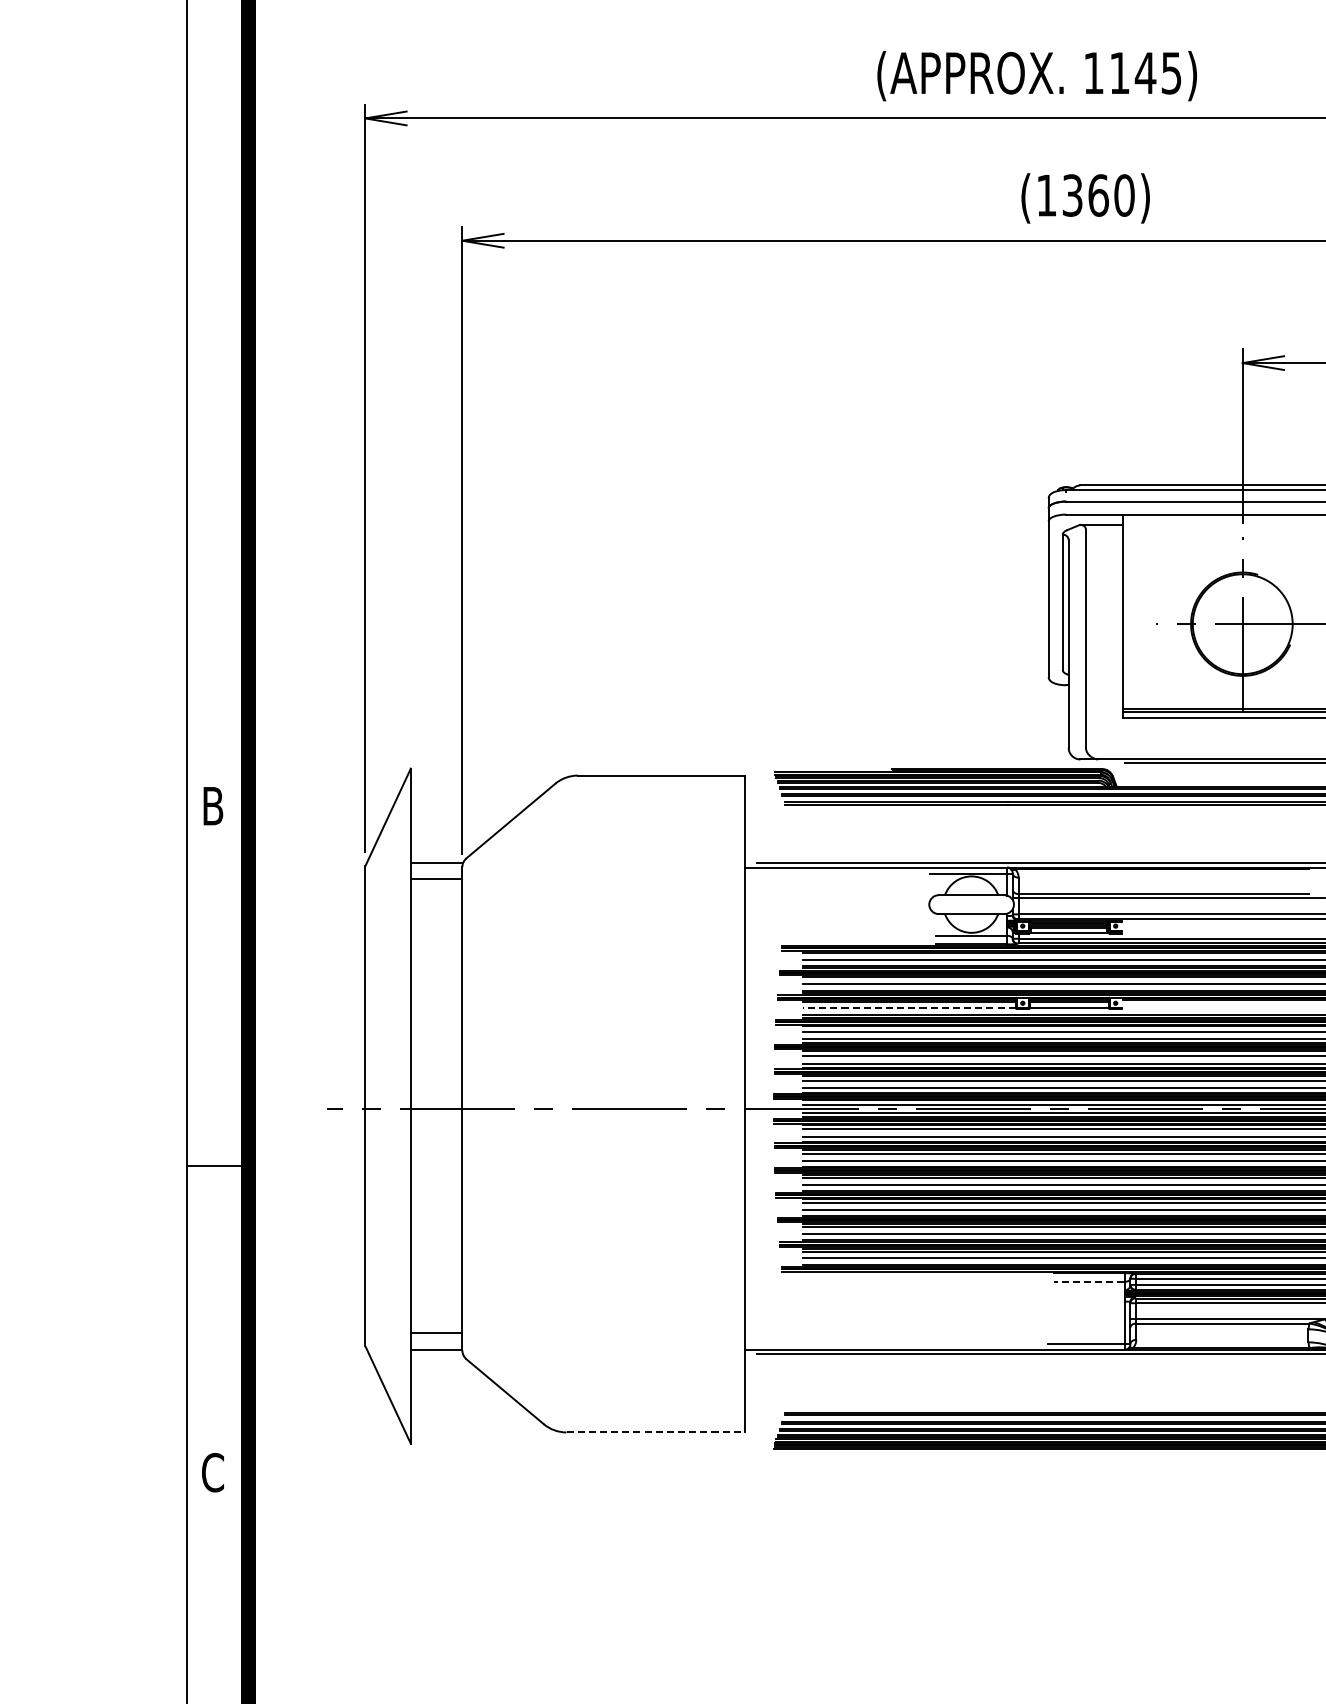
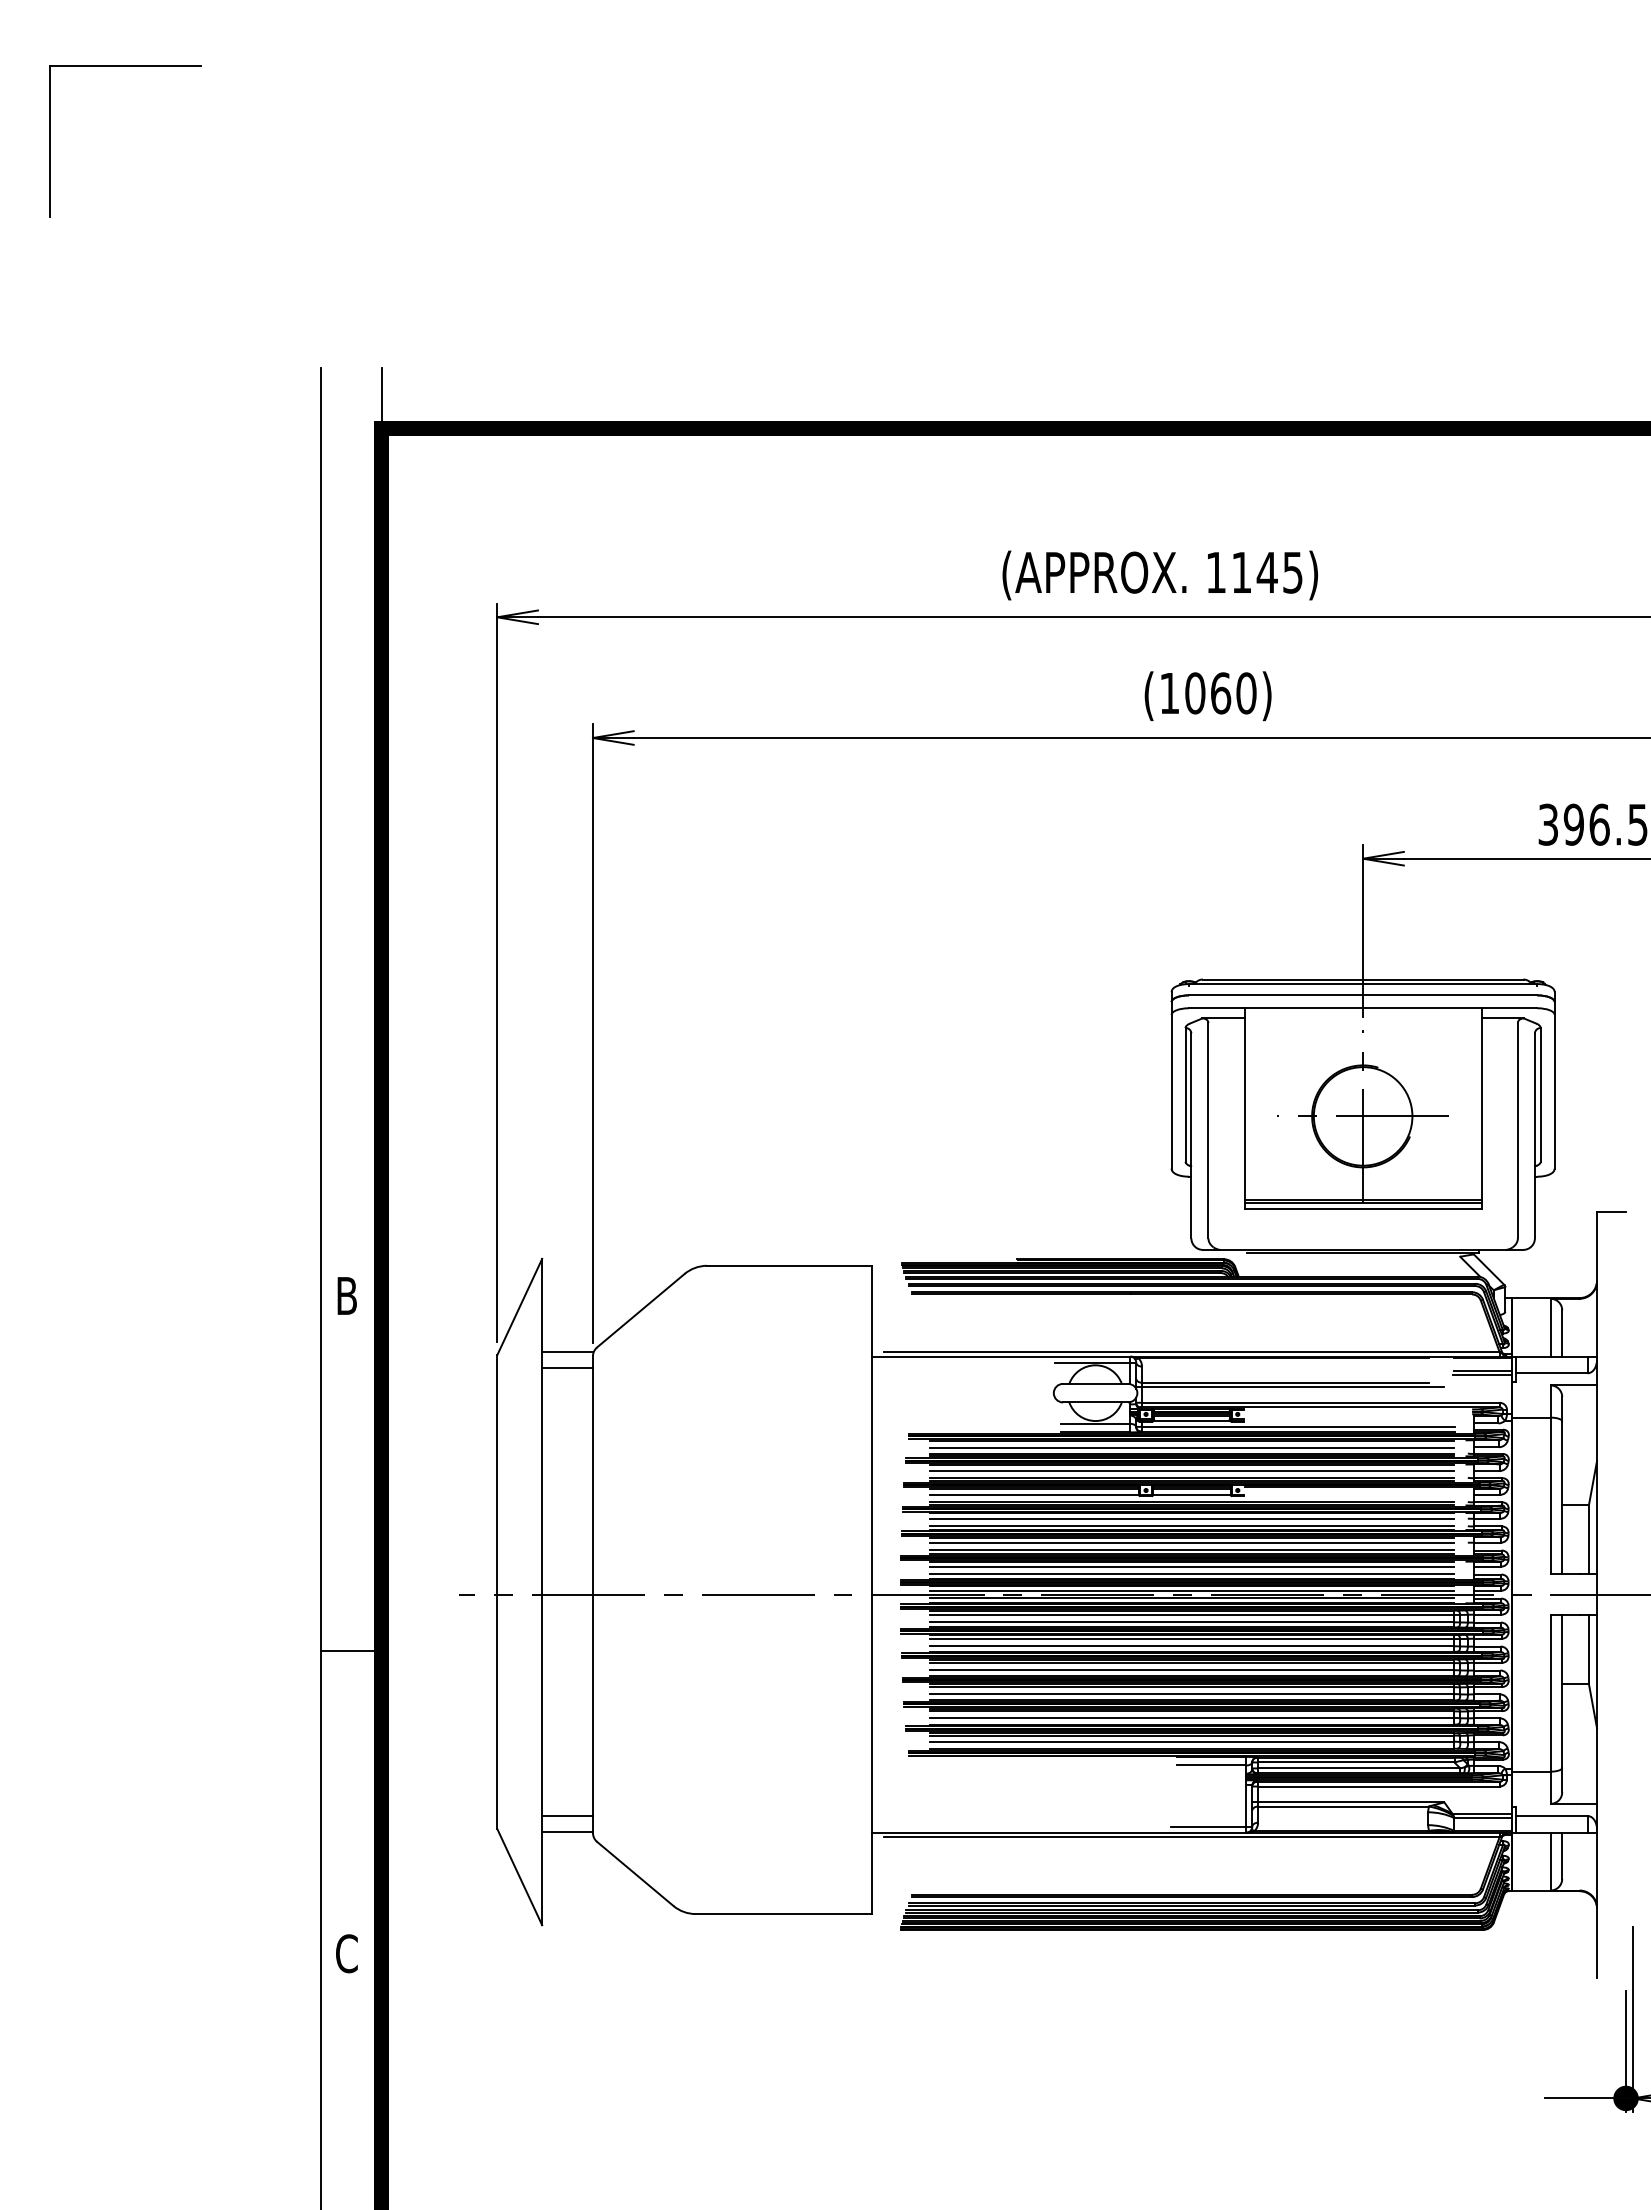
text: (1072, 195) -> (1195, 693), (1360) -> (1060)
line: (909, 1008) -> (1034, 1495), dashed -> solid
line: (1089, 1281) -> (1211, 1765), dashed -> solid
line: (655, 1432) -> (783, 1914), dashed -> solid

